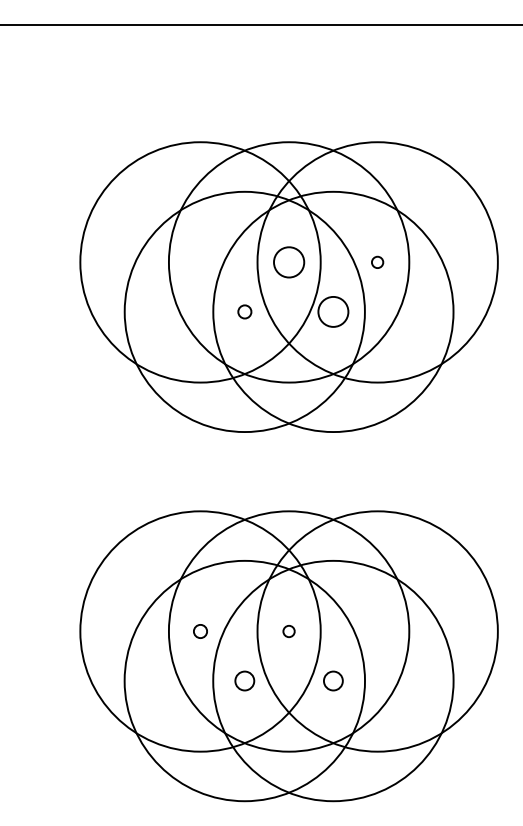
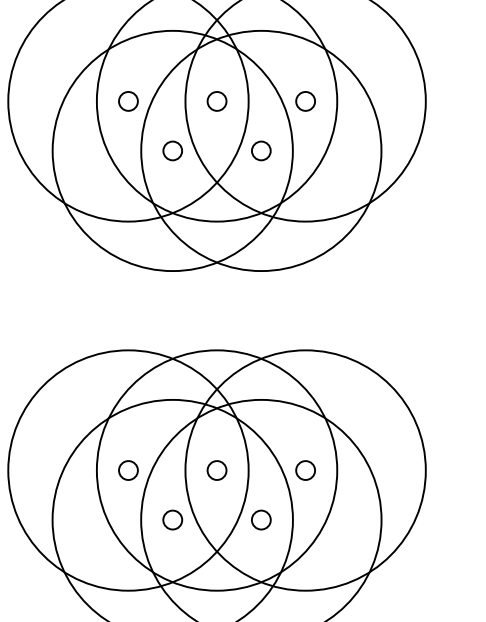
circle: (288, 261) -> (216, 100), size x0.62
circle: (200, 262) -> (128, 101), added
circle: (377, 262) -> (305, 101), size x1.67
circle: (244, 311) -> (172, 150), size x1.43
circle: (333, 311) -> (261, 150), size x0.62
circle: (200, 631) -> (128, 470), size x1.43
circle: (288, 631) -> (216, 470), size x1.67
circle: (377, 631) -> (305, 470), added

